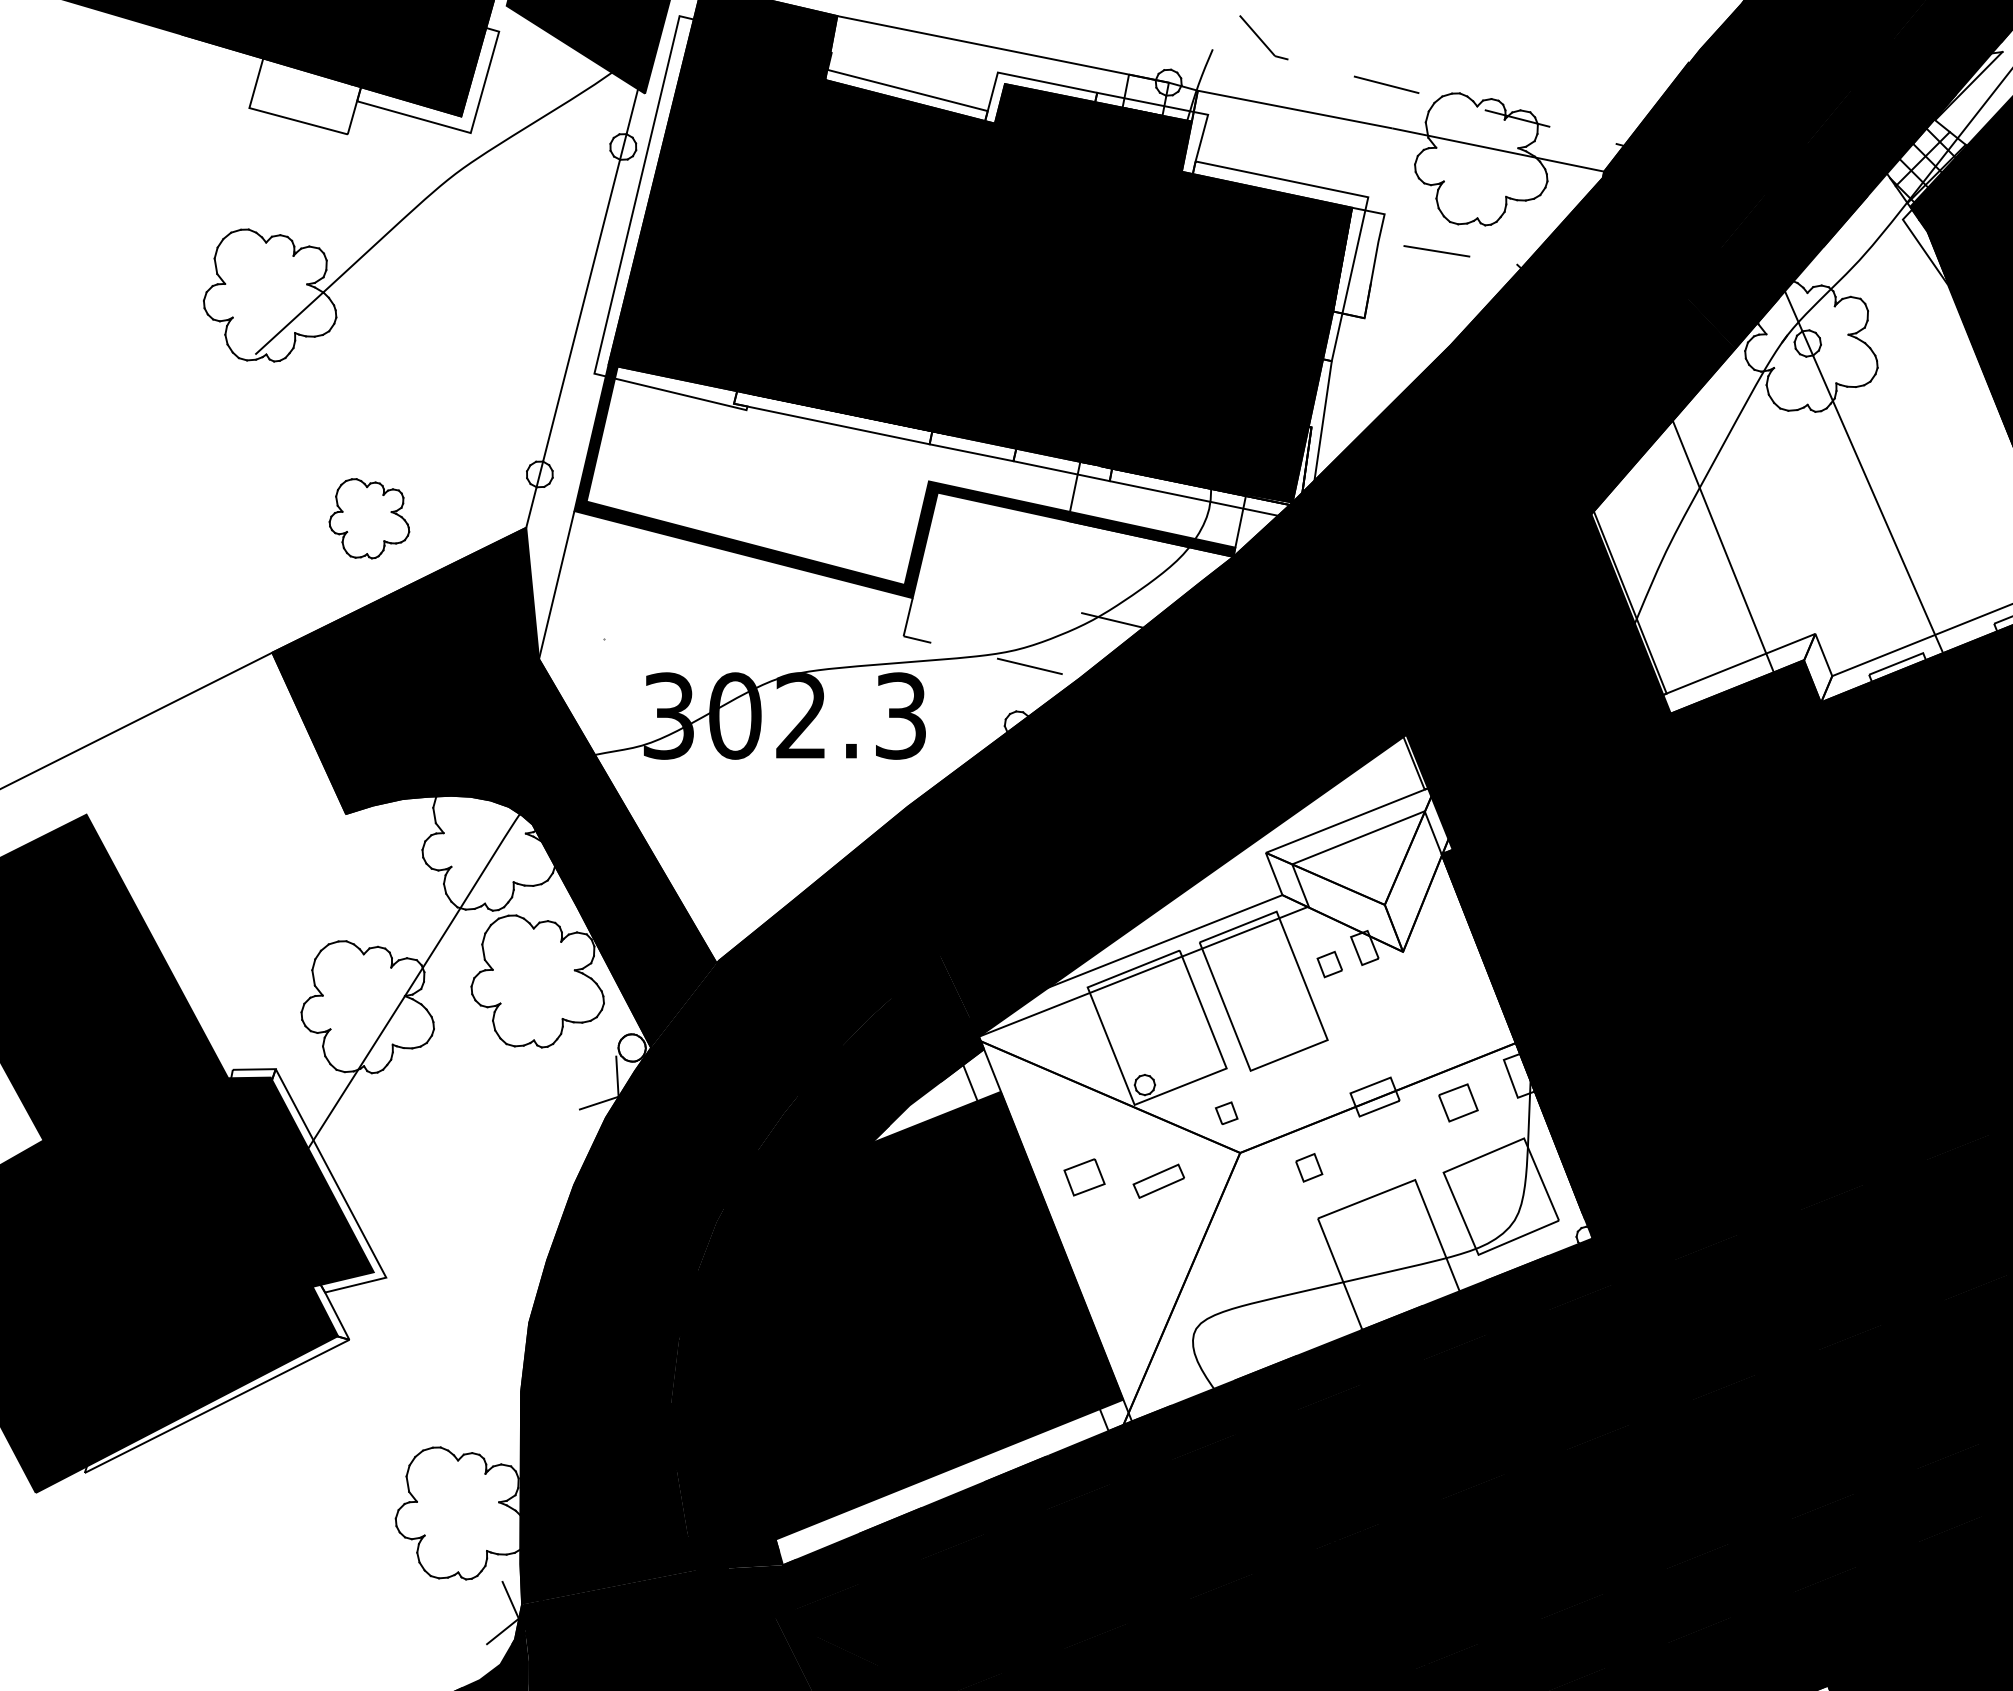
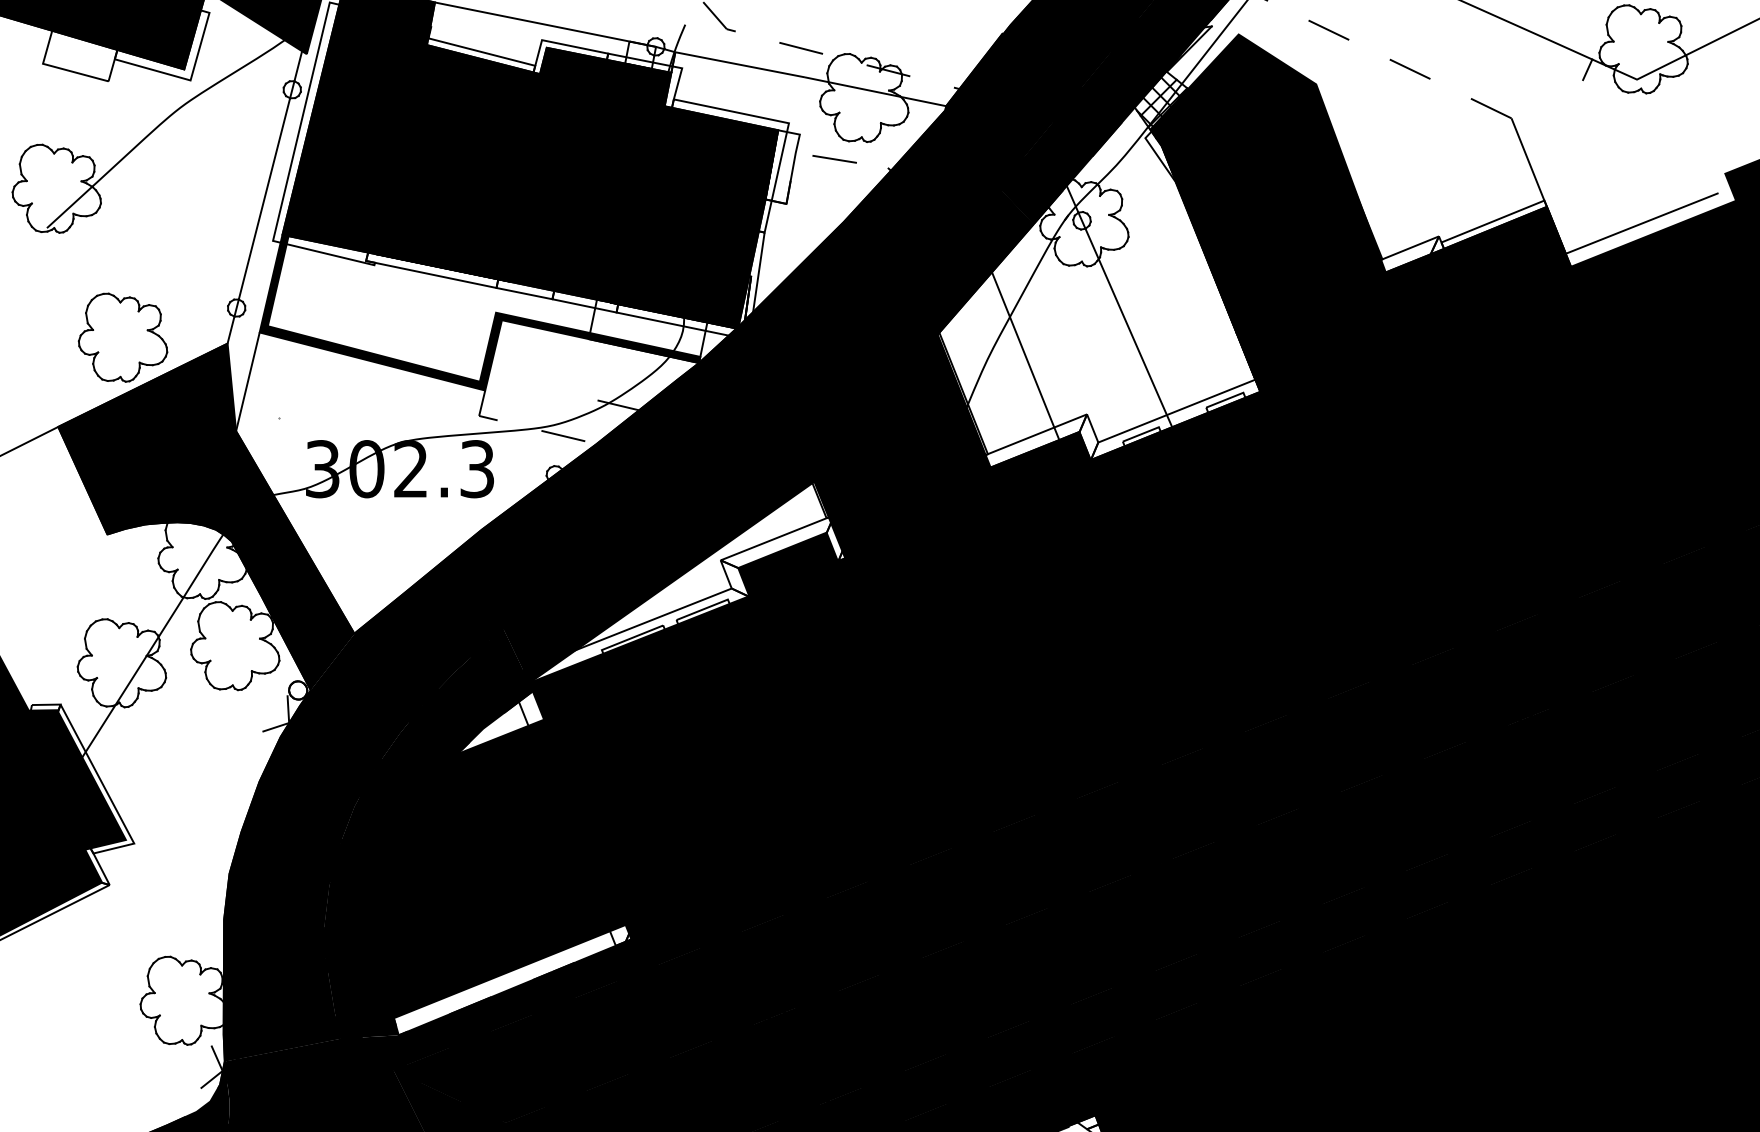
part: (368, 518) -> (122, 337), size x1.67
fill: (1285, 1115) -> (733, 735), added

